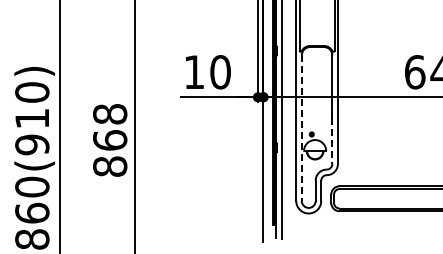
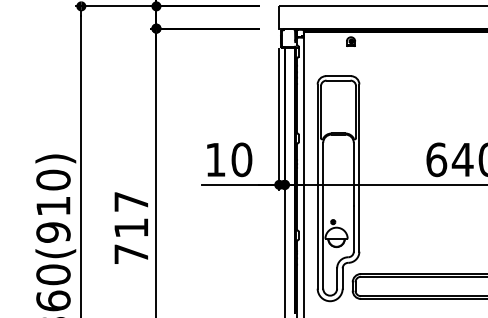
line: (302, 127) -> (323, 215), dashed -> solid
text: (110, 139) -> (131, 227), 868 -> 717
line: (332, 141) -> (353, 229), dashed -> solid

